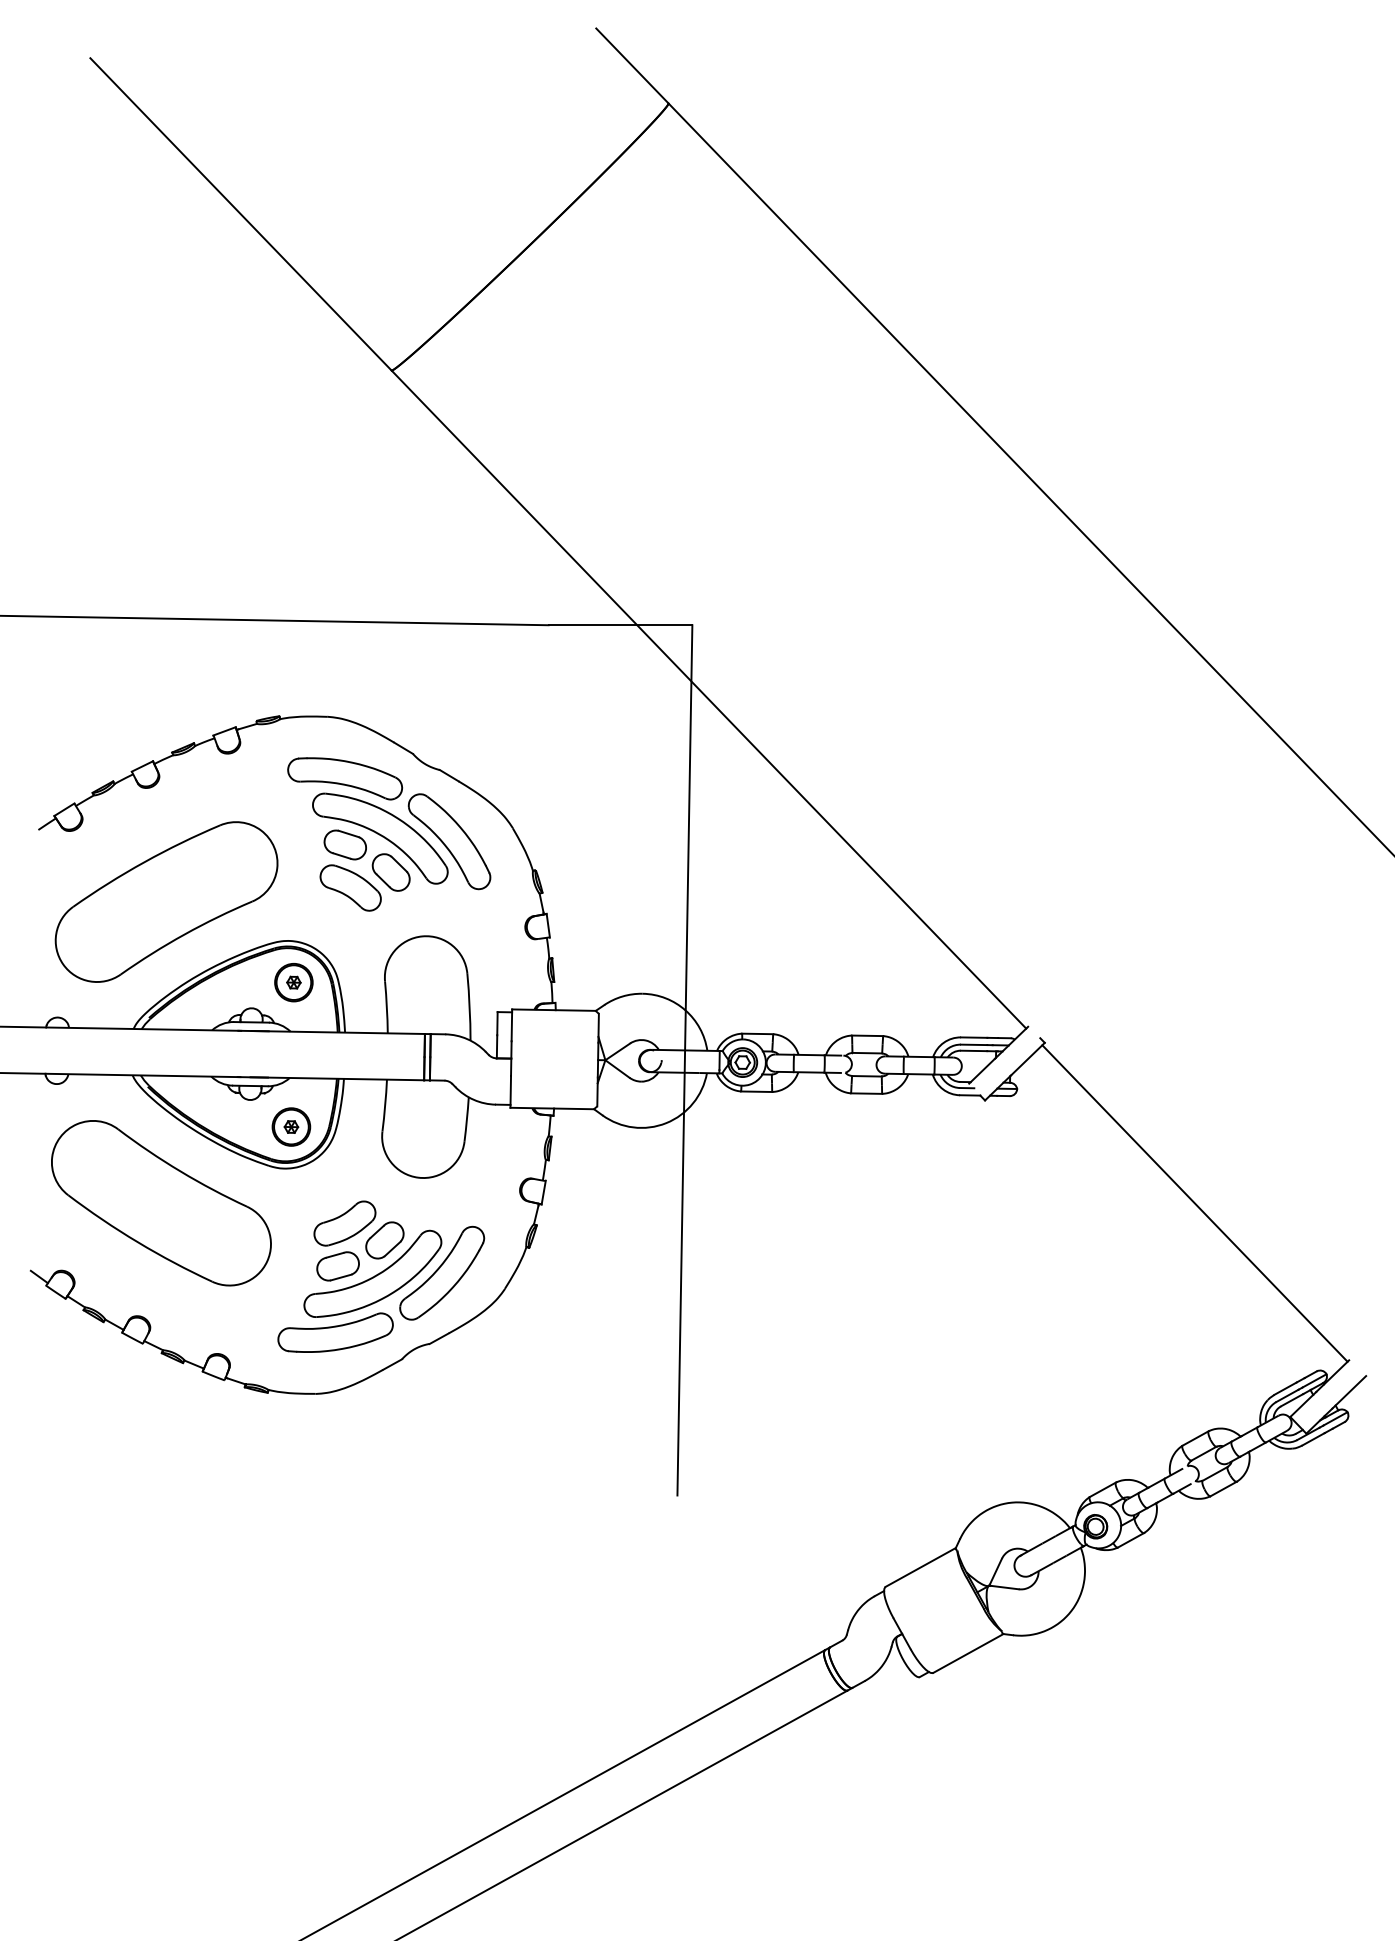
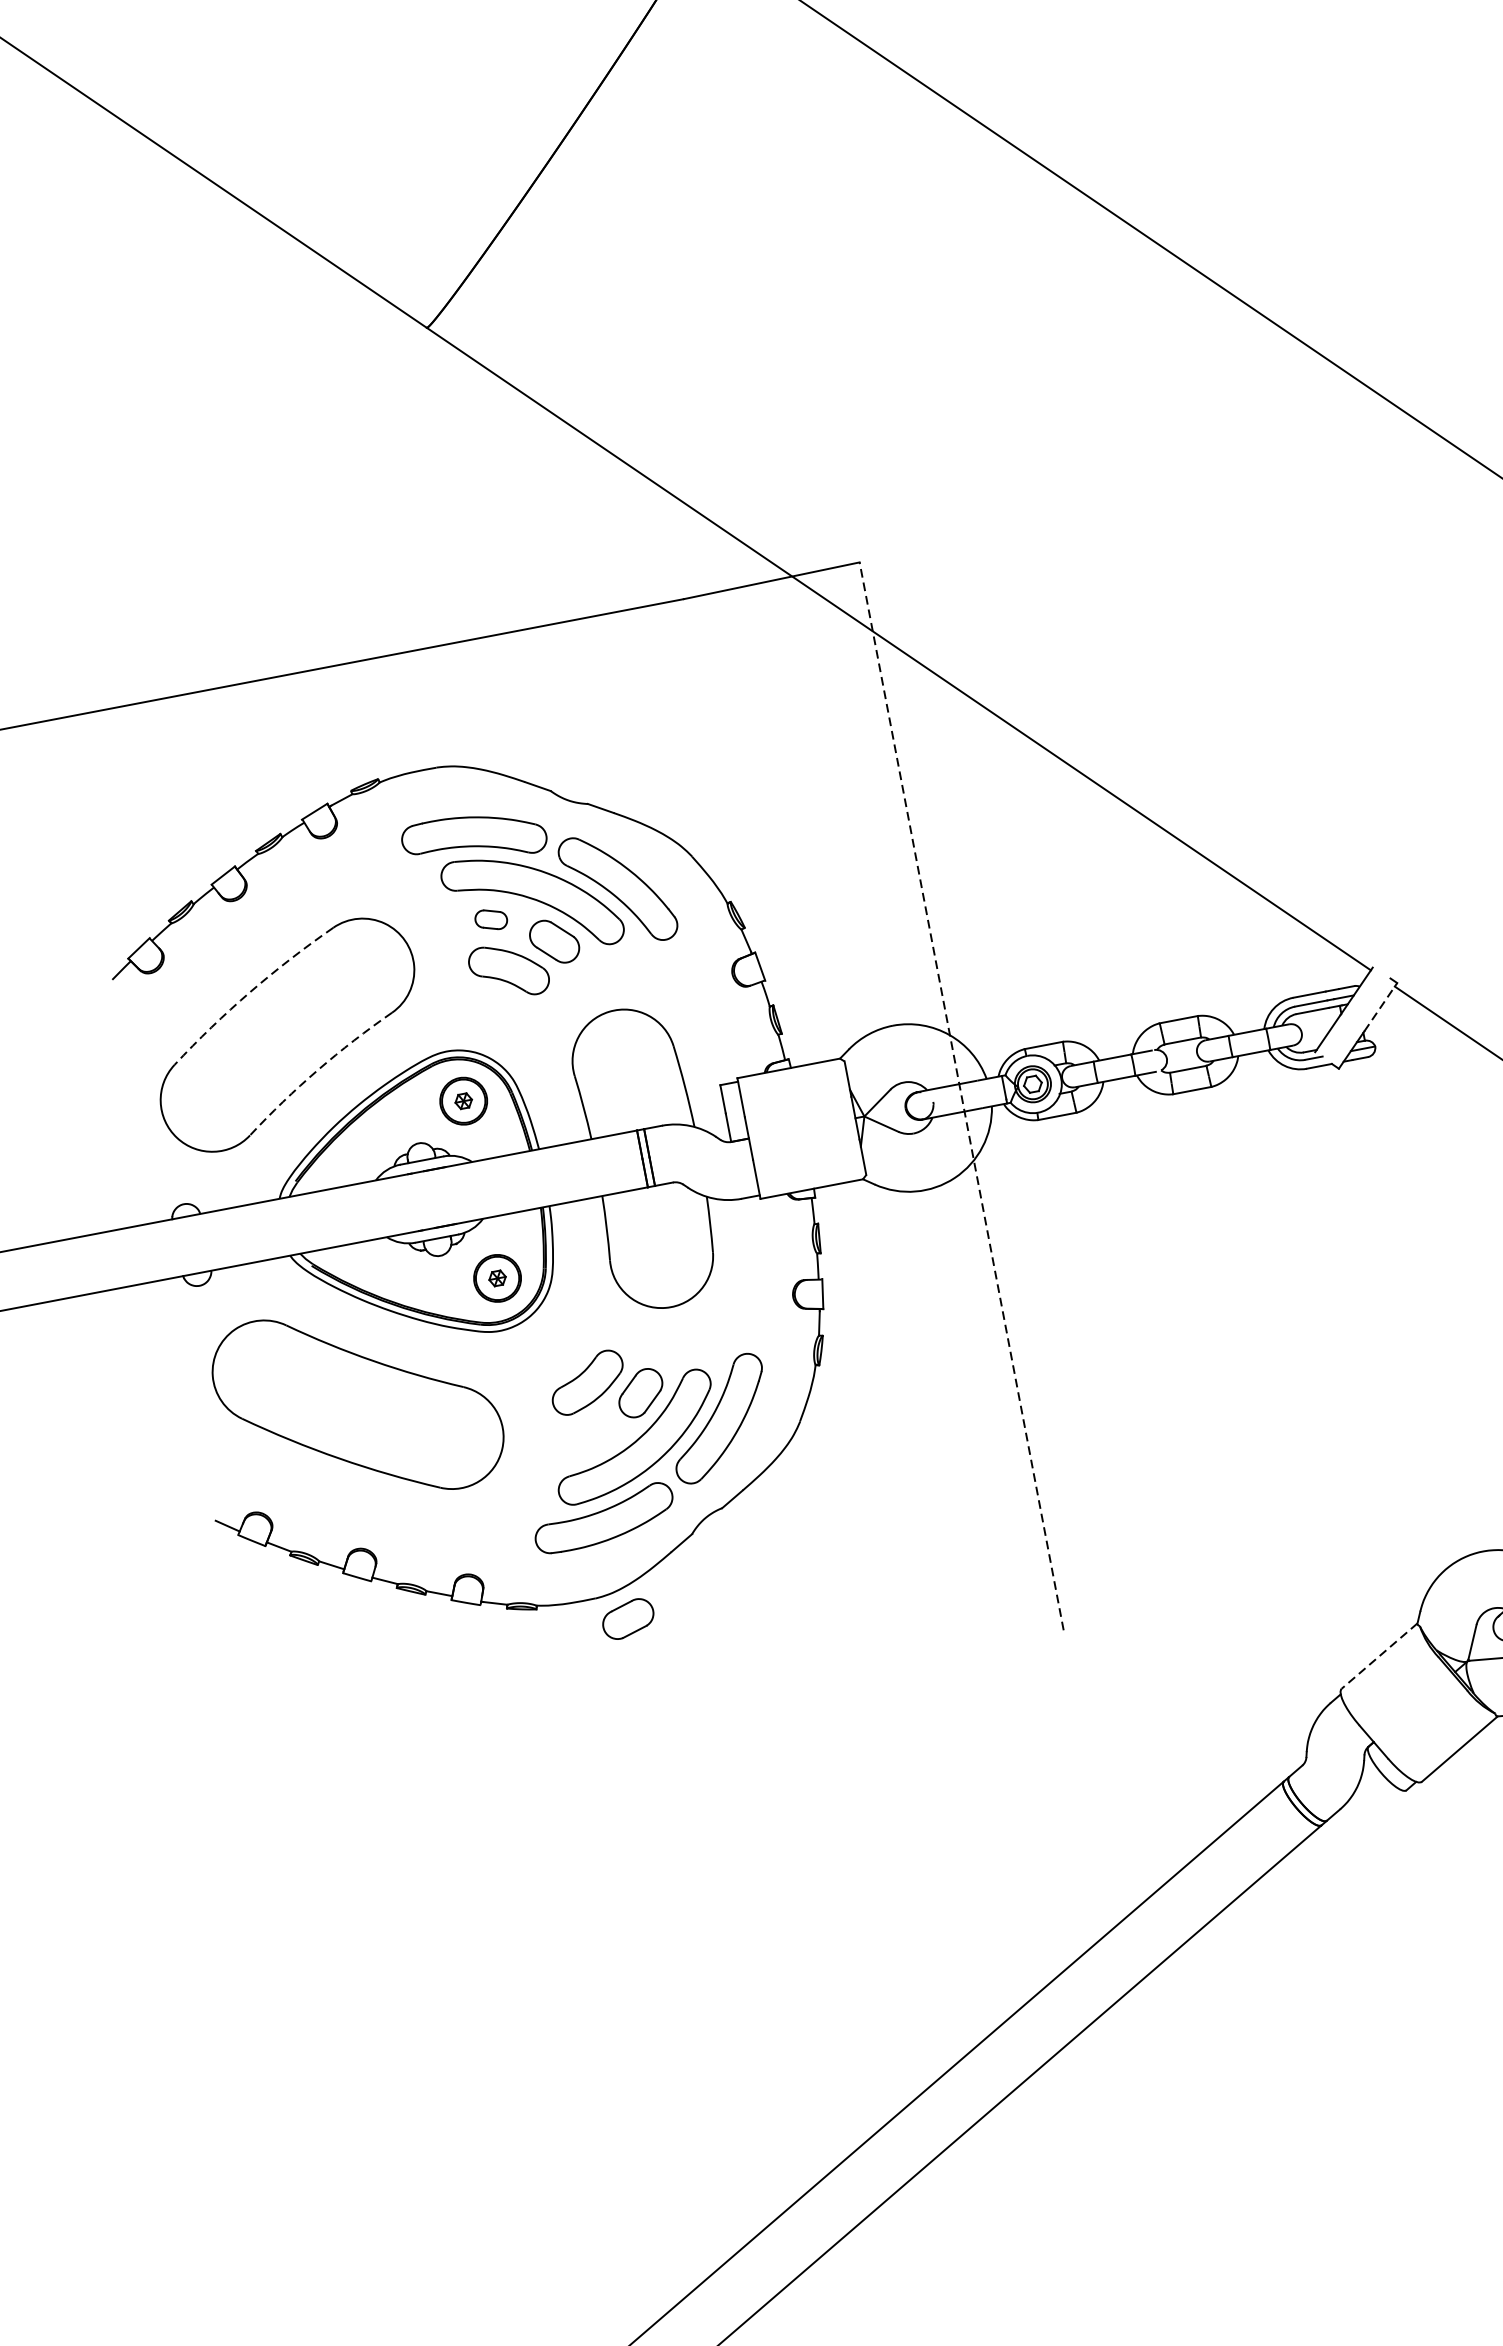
part: (344, 844) -> (490, 919), size x0.6
arc: (144, 862) -> (250, 992), solid -> dashed
arc: (184, 934) -> (317, 1070), solid -> dashed
line: (1028, 1058) -> (1381, 1006), solid -> dashed
line: (684, 1059) -> (960, 1095), solid -> dashed
part: (337, 1266) -> (627, 1619), moved
line: (920, 1567) -> (1379, 1656), solid -> dashed

